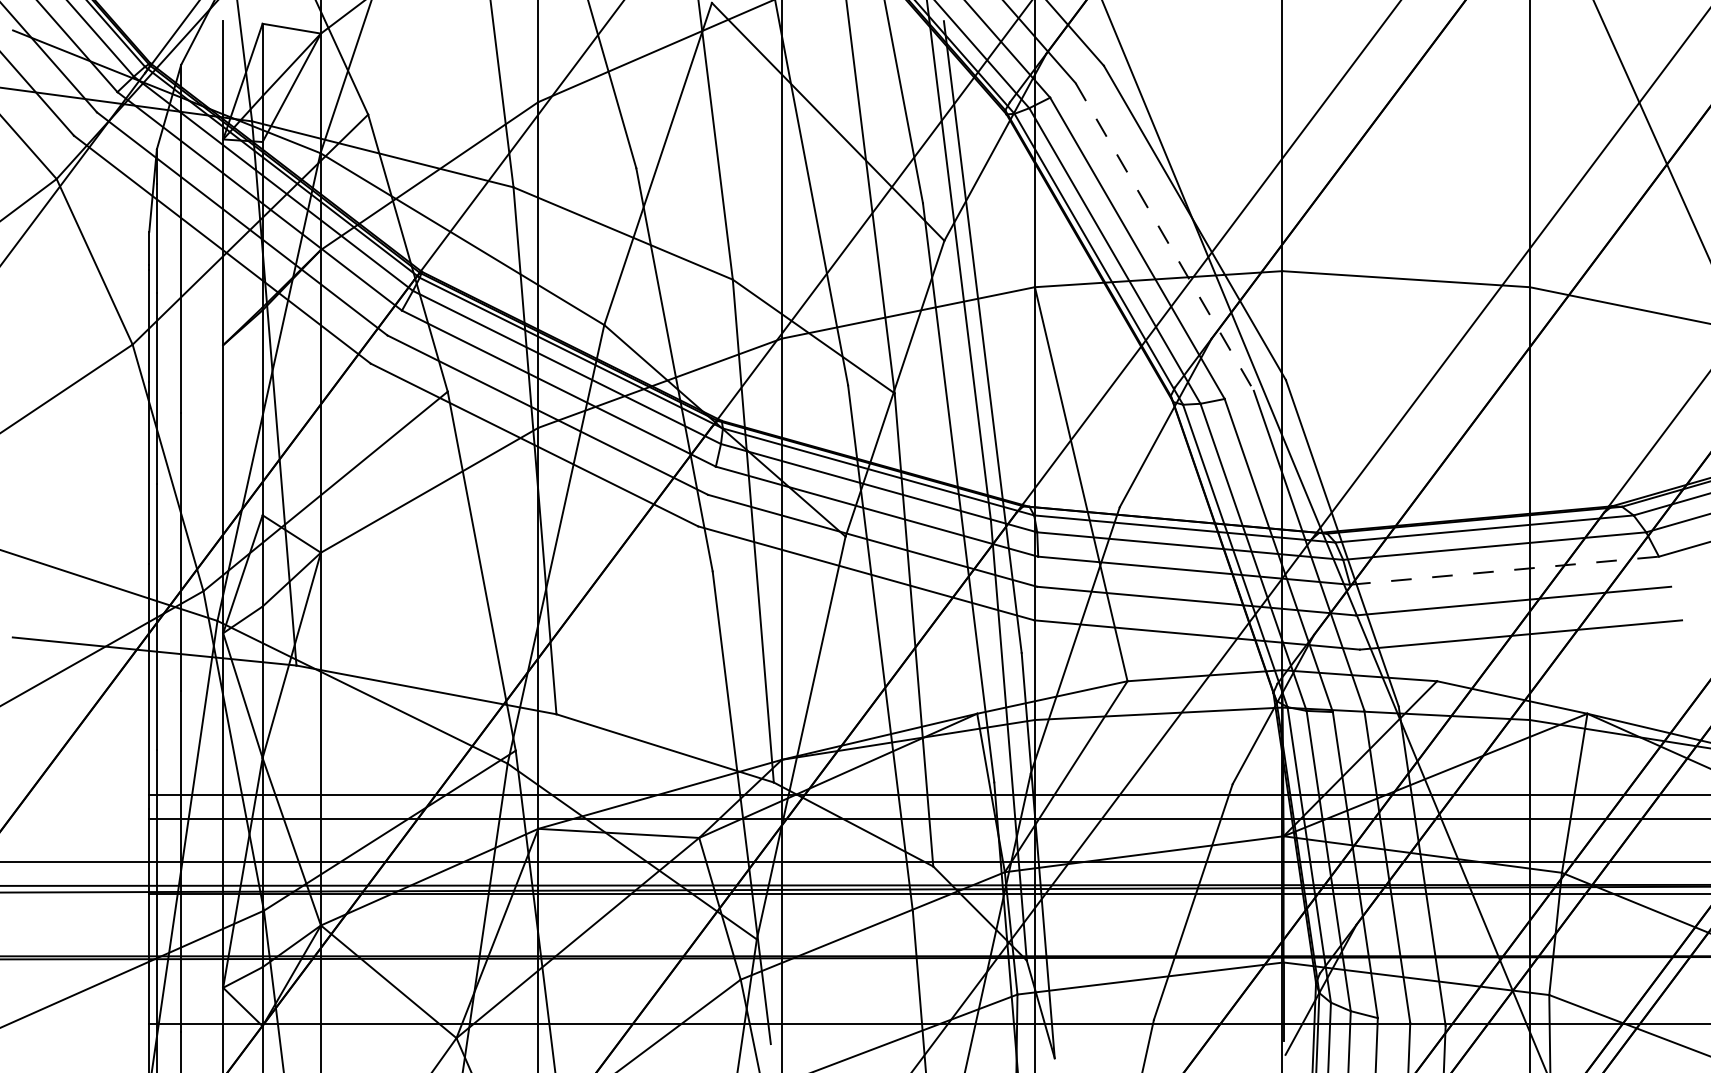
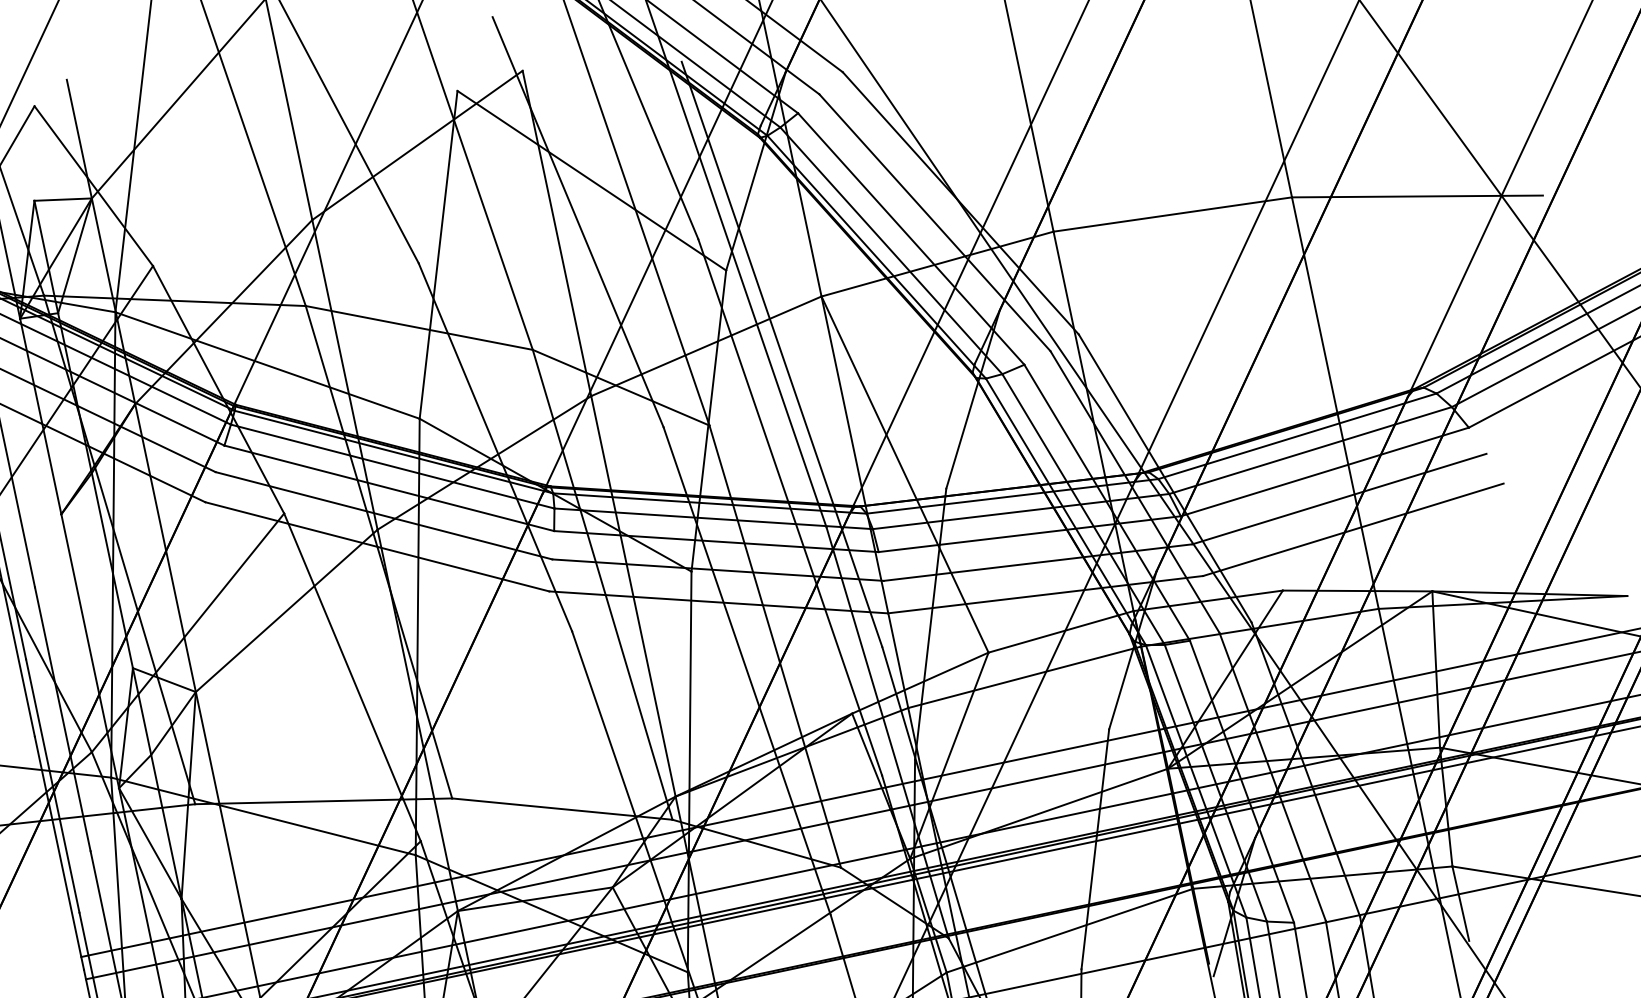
line: (1164, 237) -> (934, 223), dashed -> solid
line: (1505, 570) -> (1325, 471), dashed -> solid

